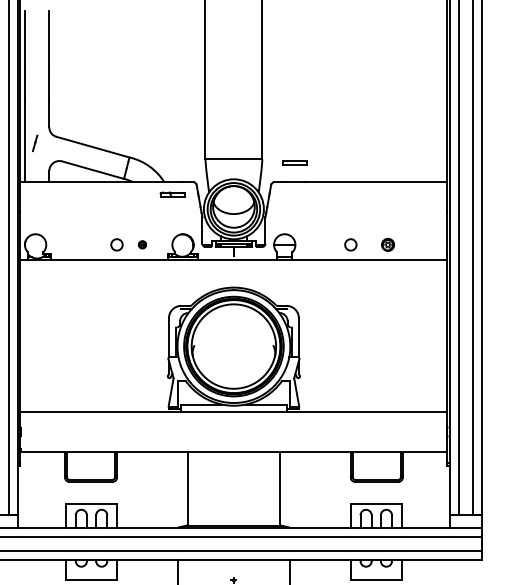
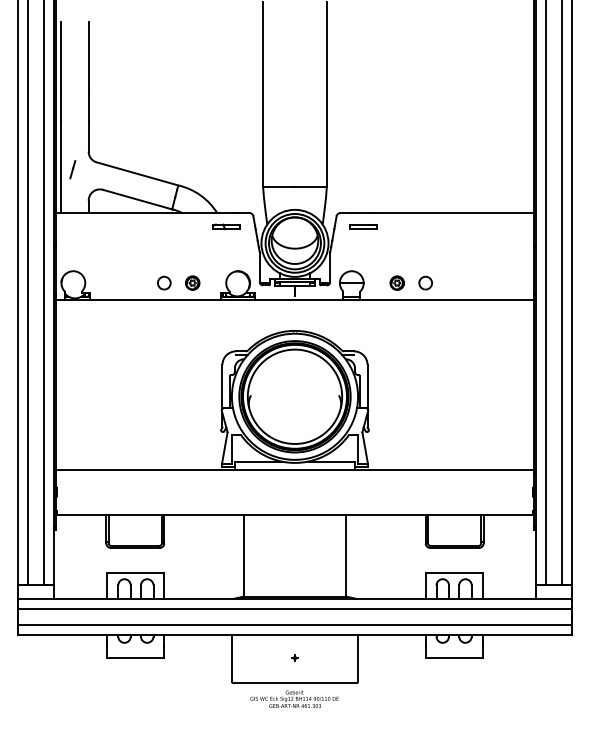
part: (295, 162) -> (363, 226), moved
part: (142, 244) -> (192, 282), size x1.67
part: (387, 244) -> (396, 282), moved

